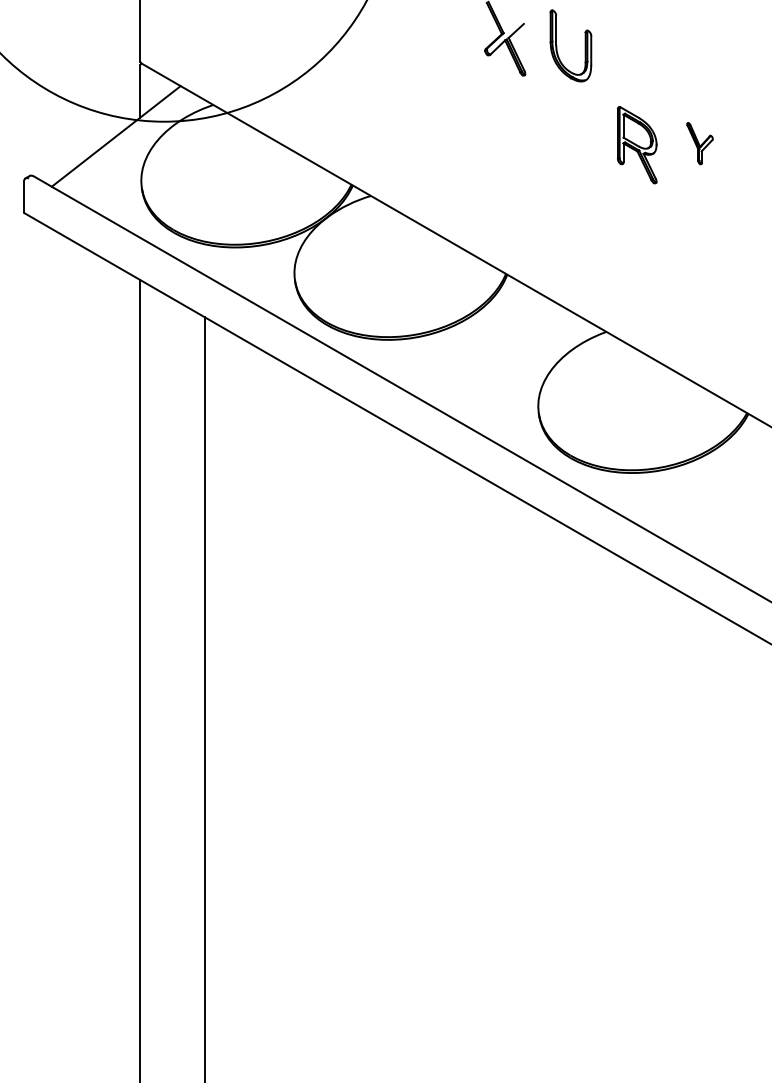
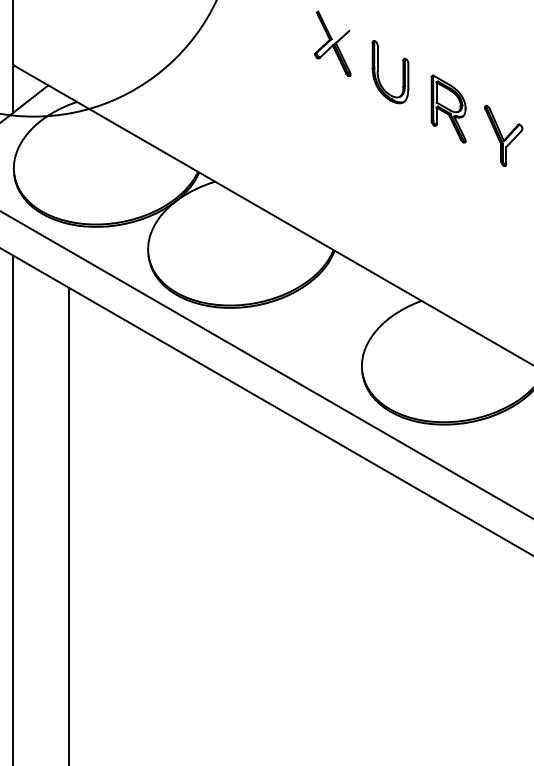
part: (557, 45) -> (378, 71), moved
part: (699, 143) -> (503, 135), size x1.67
part: (636, 145) -> (448, 109), moved

